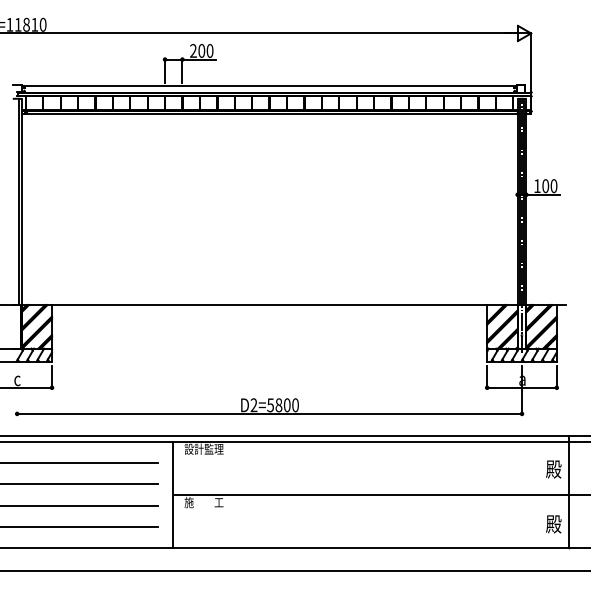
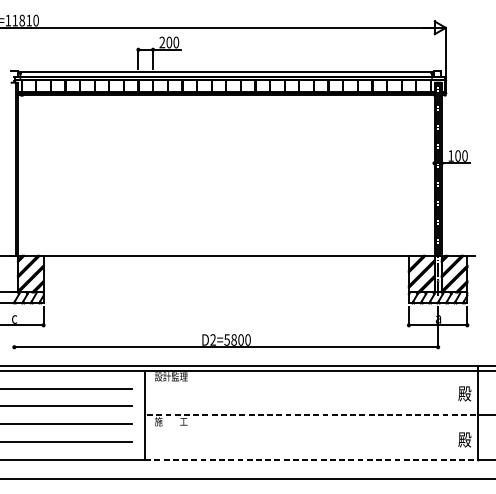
line: (372, 495) -> (312, 415), solid -> dashed
line: (371, 548) -> (311, 460), solid -> dashed

